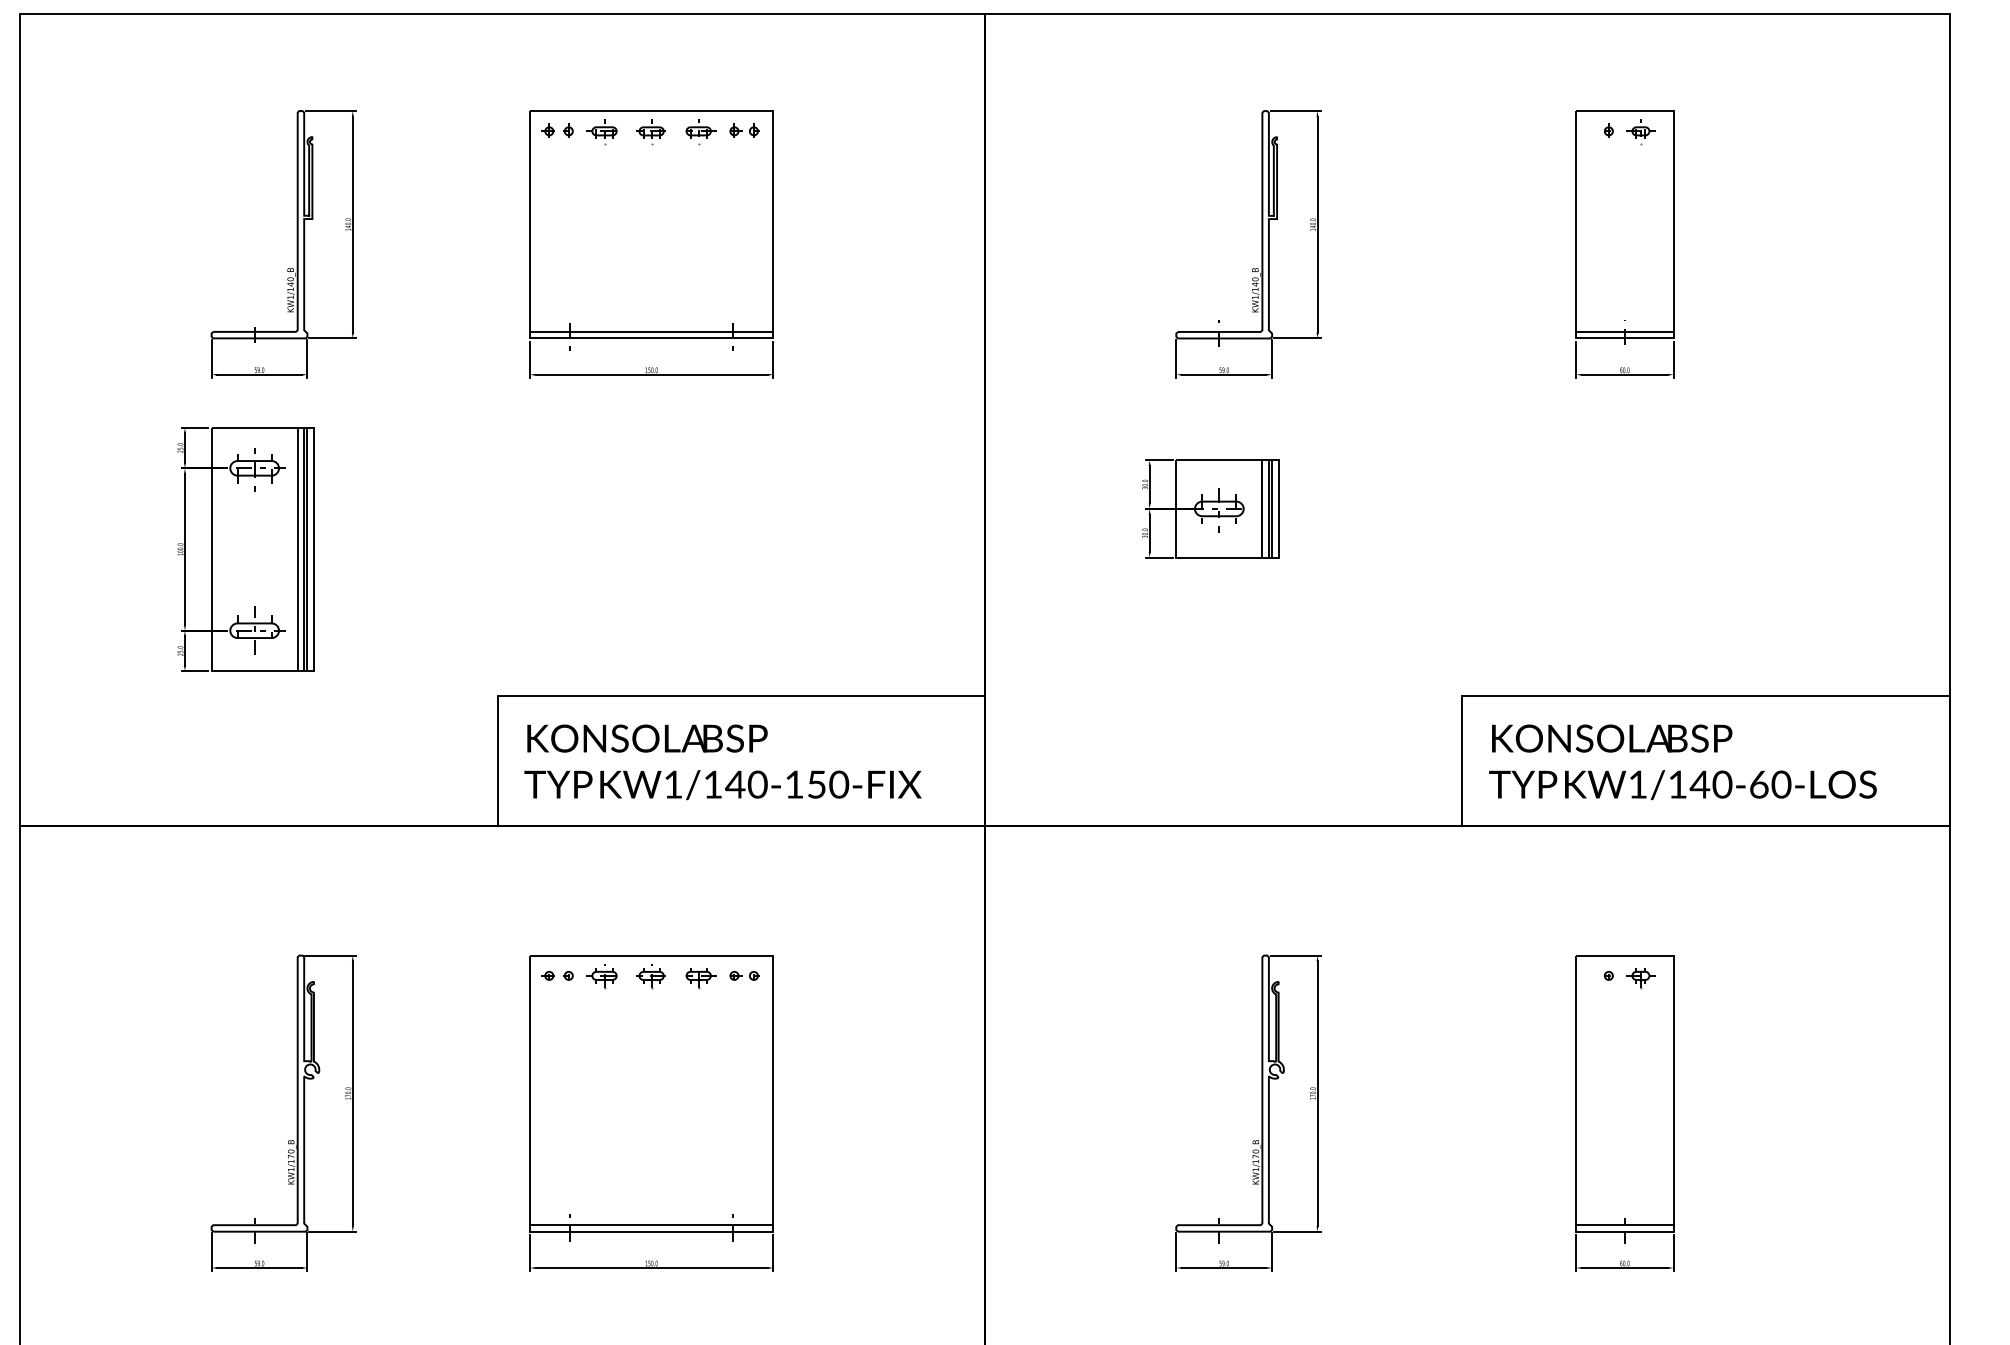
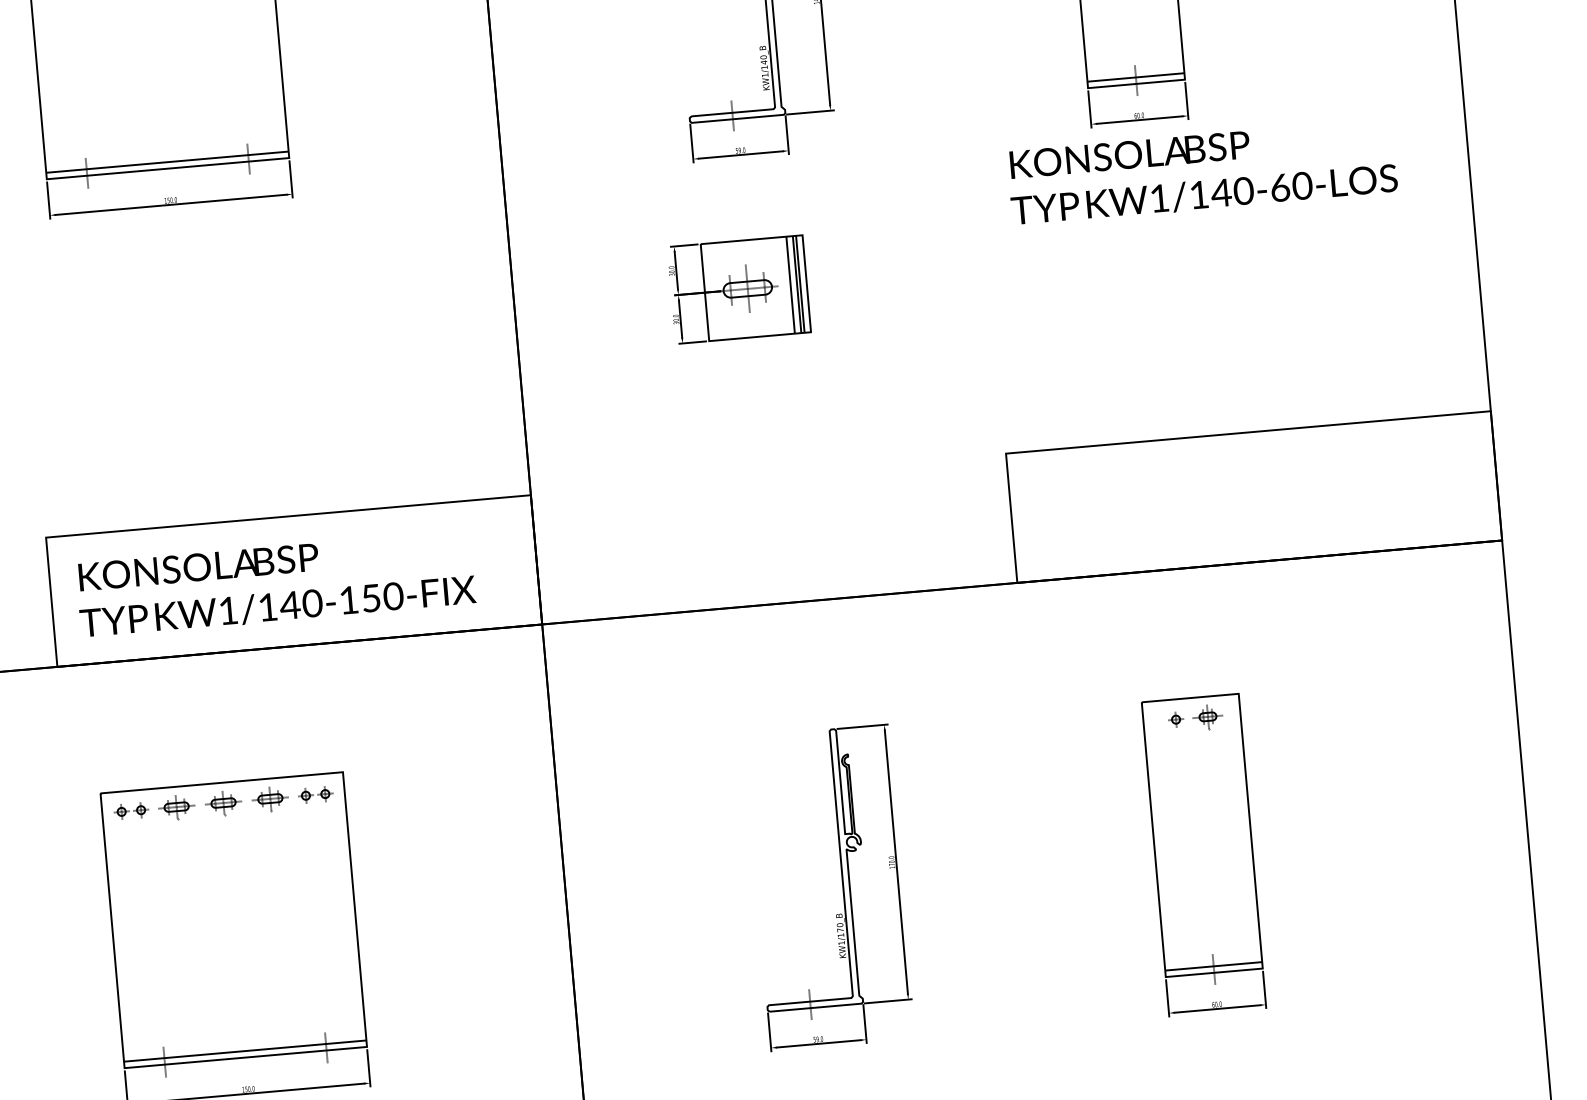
text: (1682, 762) -> (1202, 172), moved

